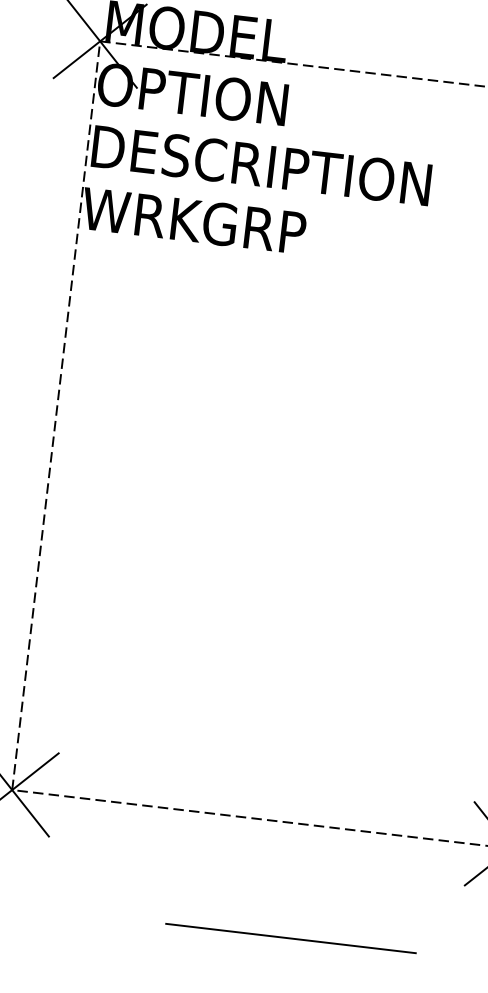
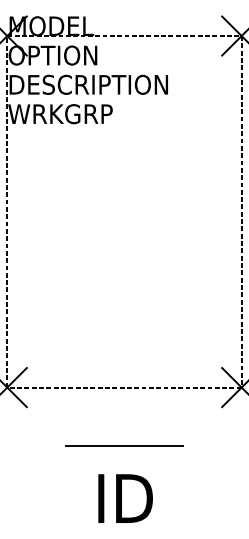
line: (291, 937) -> (124, 445), moved

